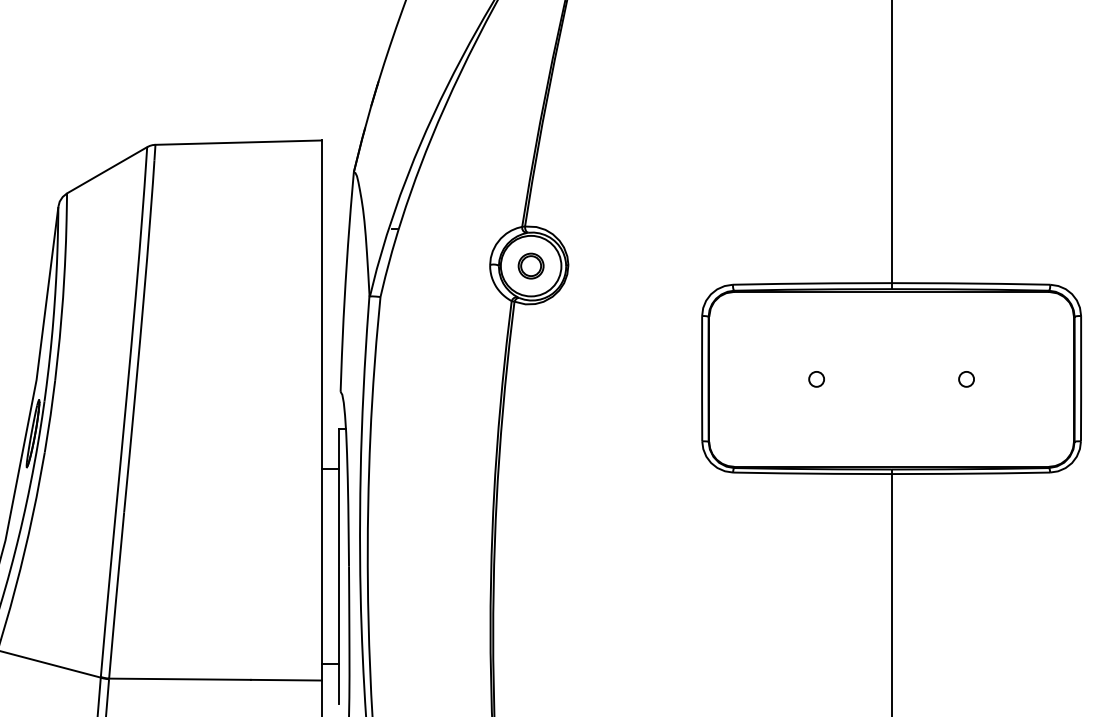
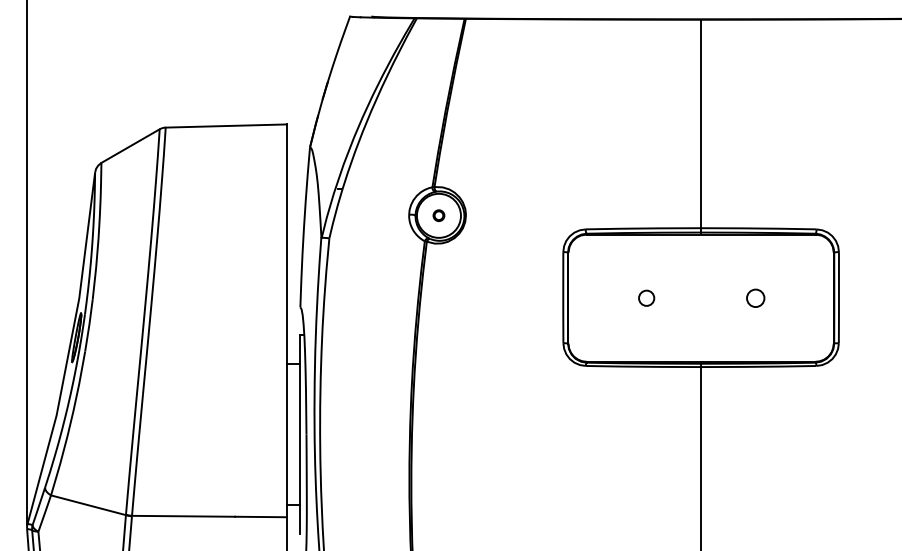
part: (530, 265) -> (438, 215), size x0.6
circle: (816, 378) -> (646, 297), size x1.4
circle: (966, 378) -> (755, 297), size x1.6

